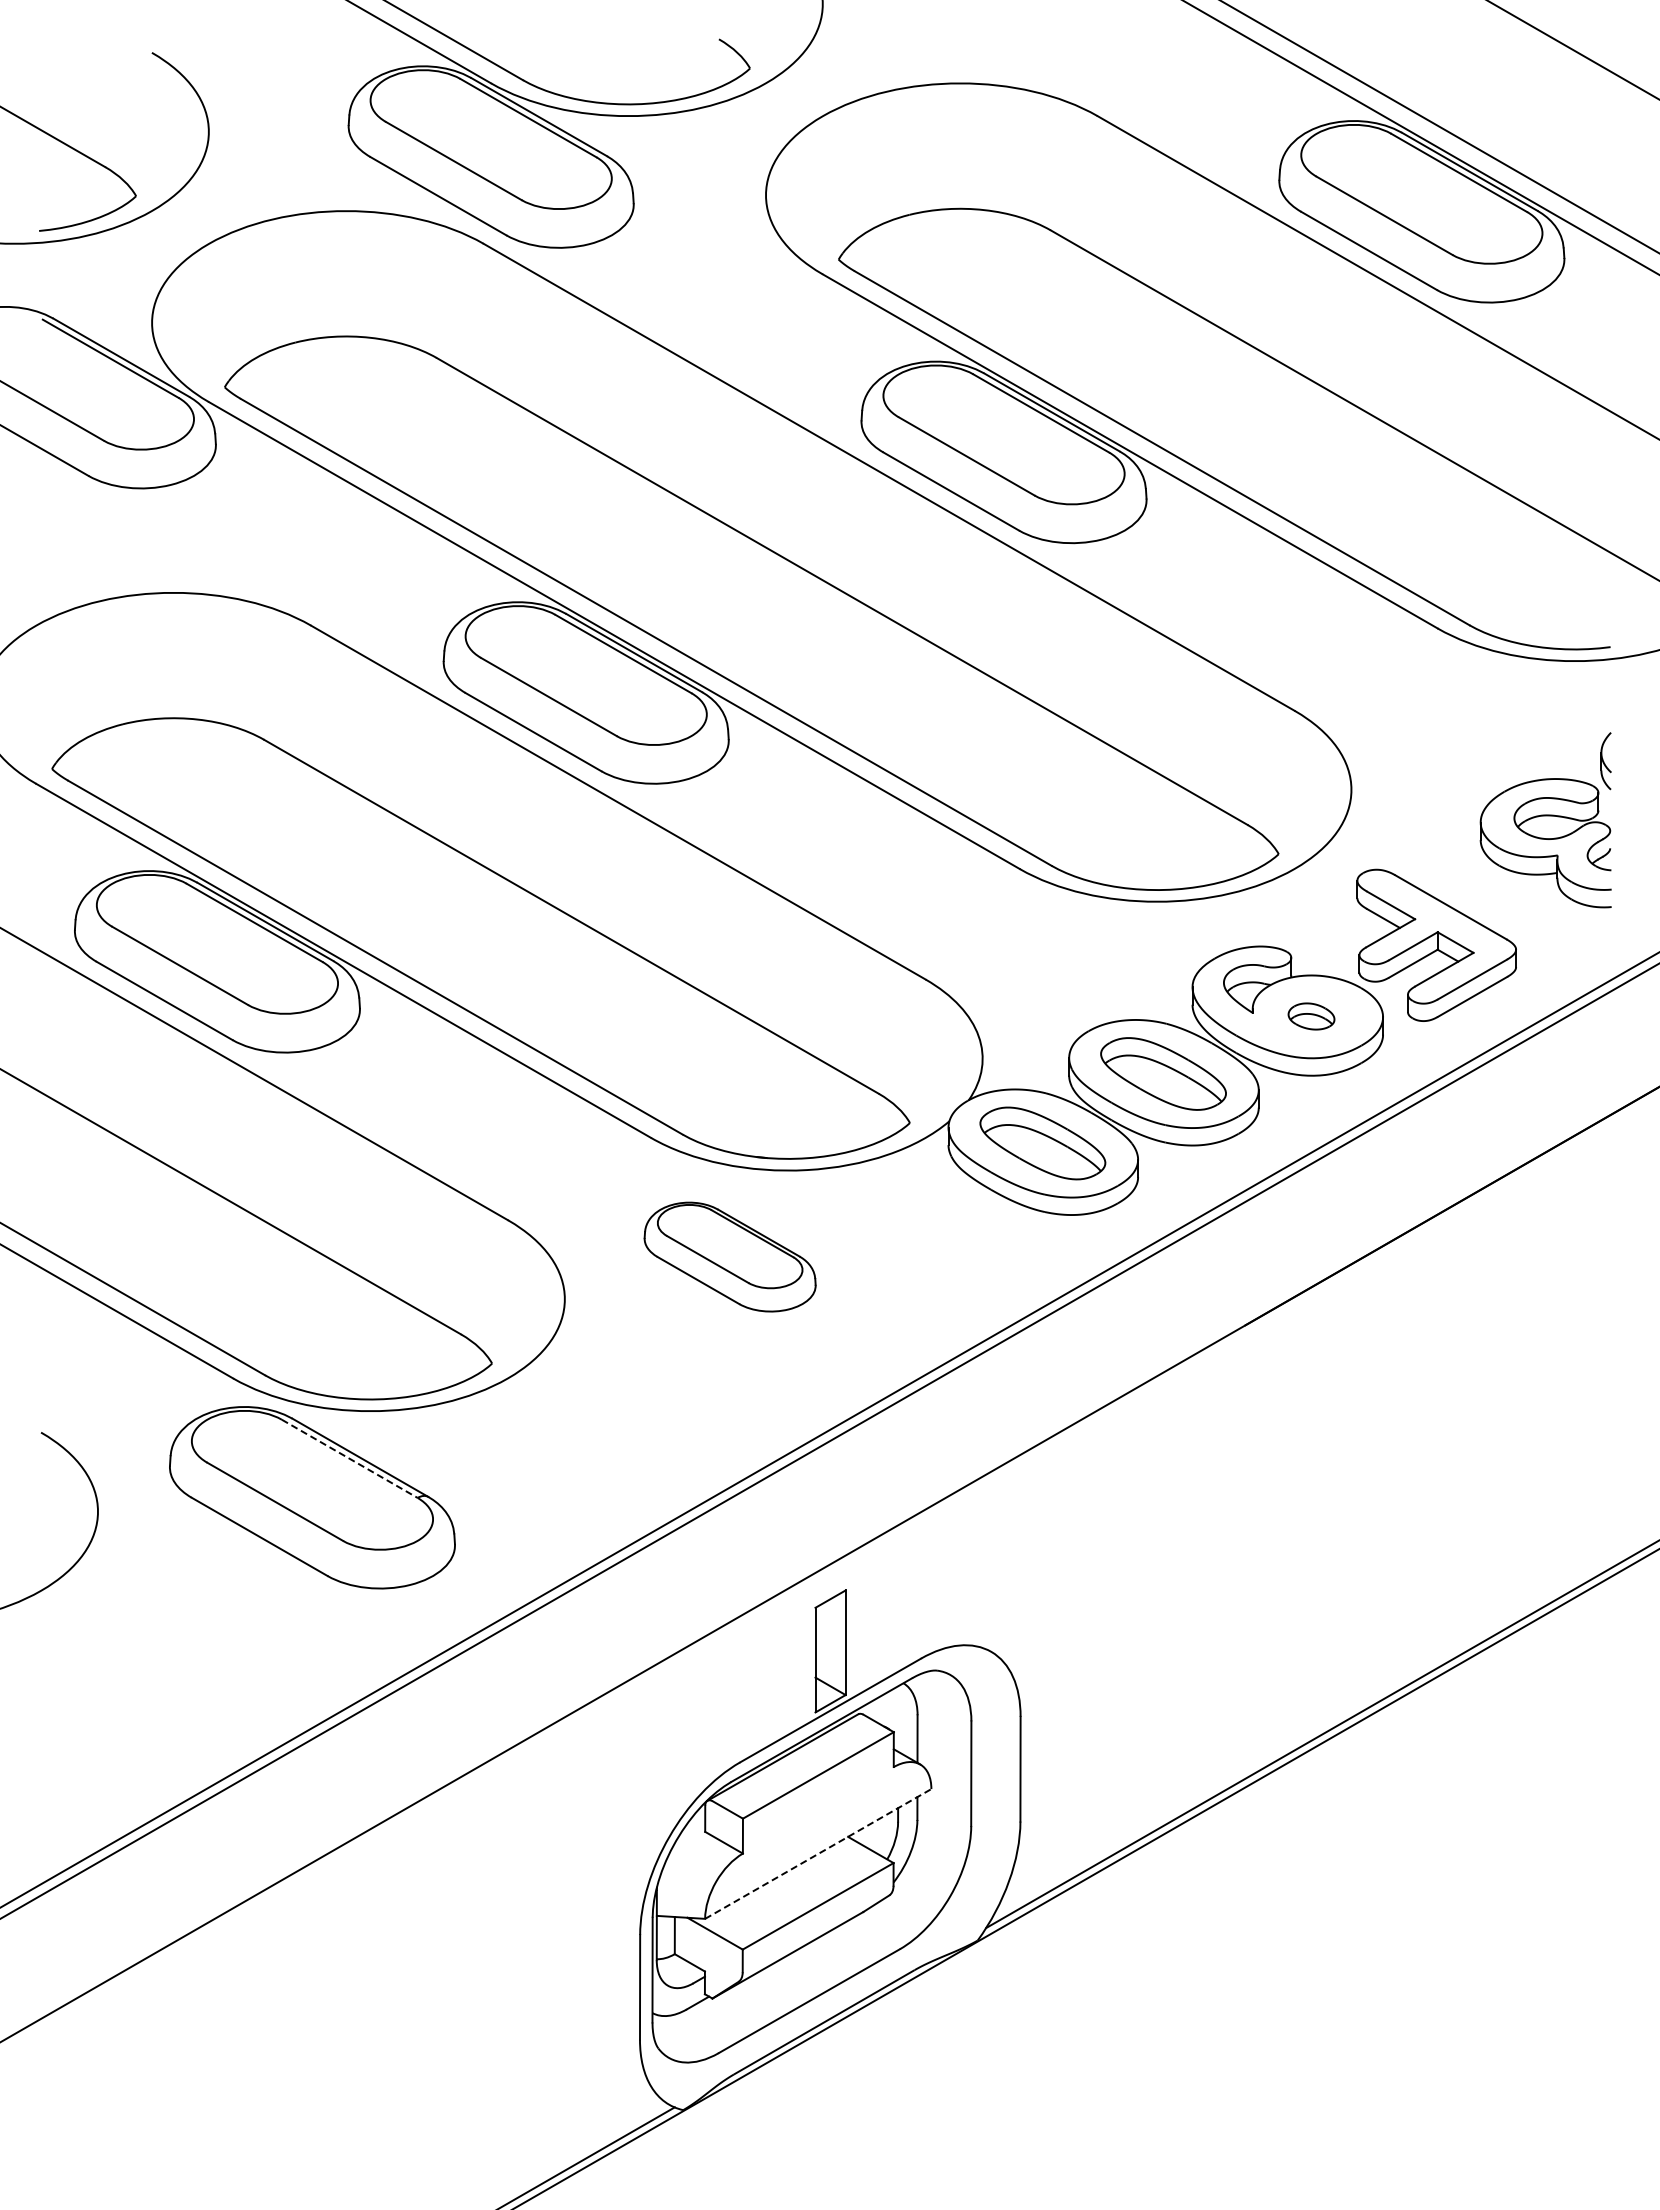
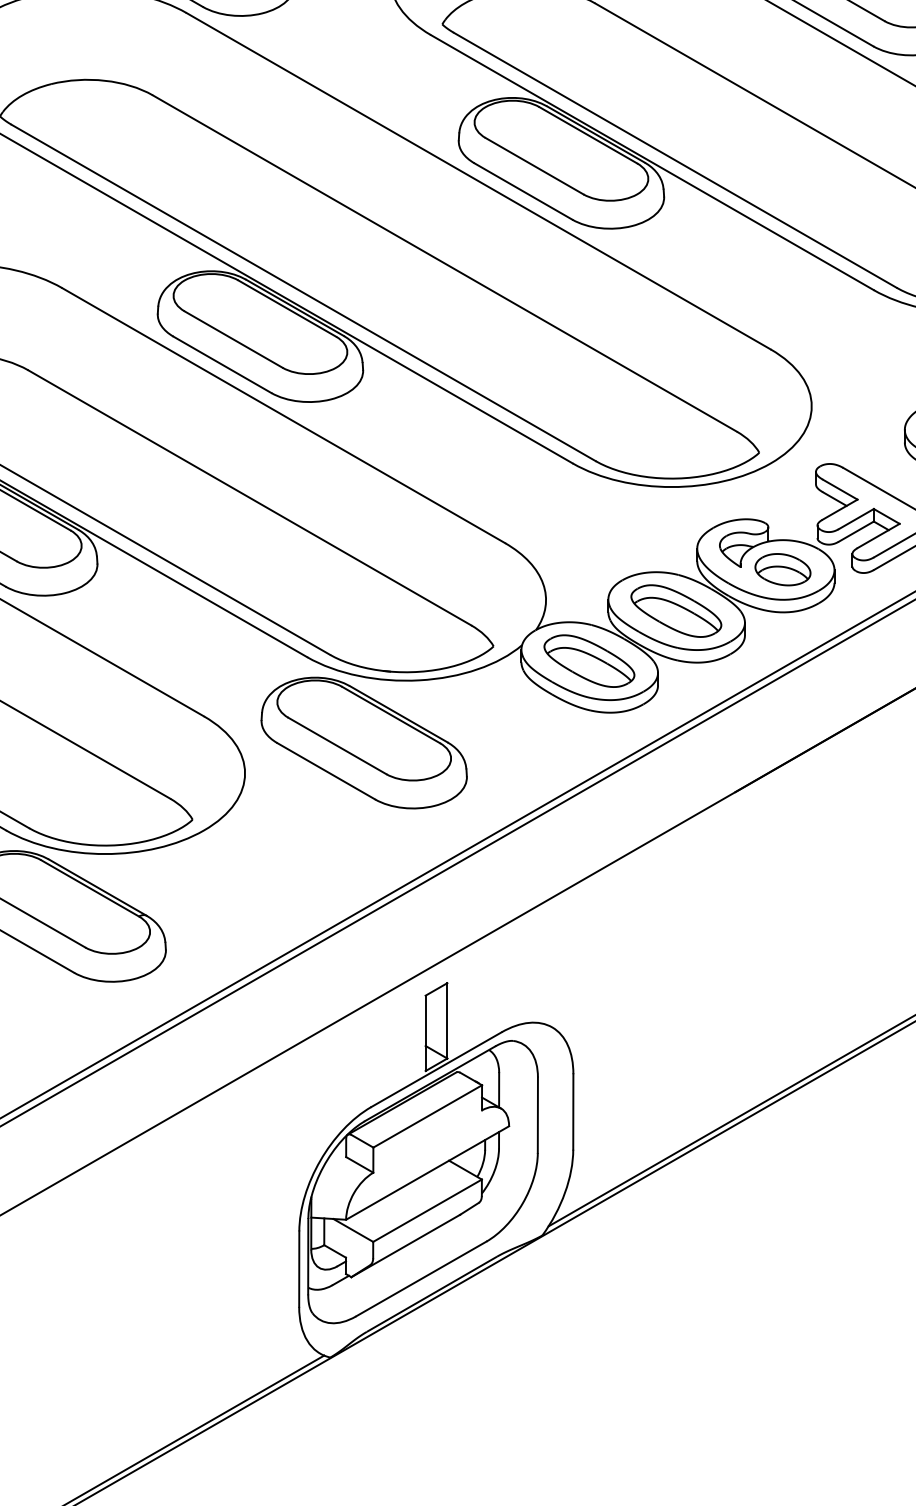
part: (1311, 1016) -> (782, 569), size x1.67
part: (729, 1256) -> (363, 742), size x1.67
line: (350, 1459) -> (90, 888), dashed -> solid
line: (818, 1853) -> (427, 1172), dashed -> solid

